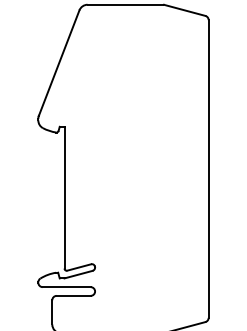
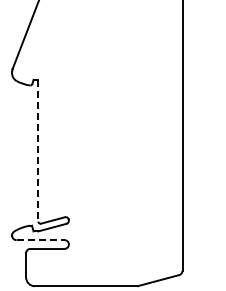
line: (64, 197) -> (38, 150), solid -> dashed
line: (67, 287) -> (41, 240), solid -> dashed

